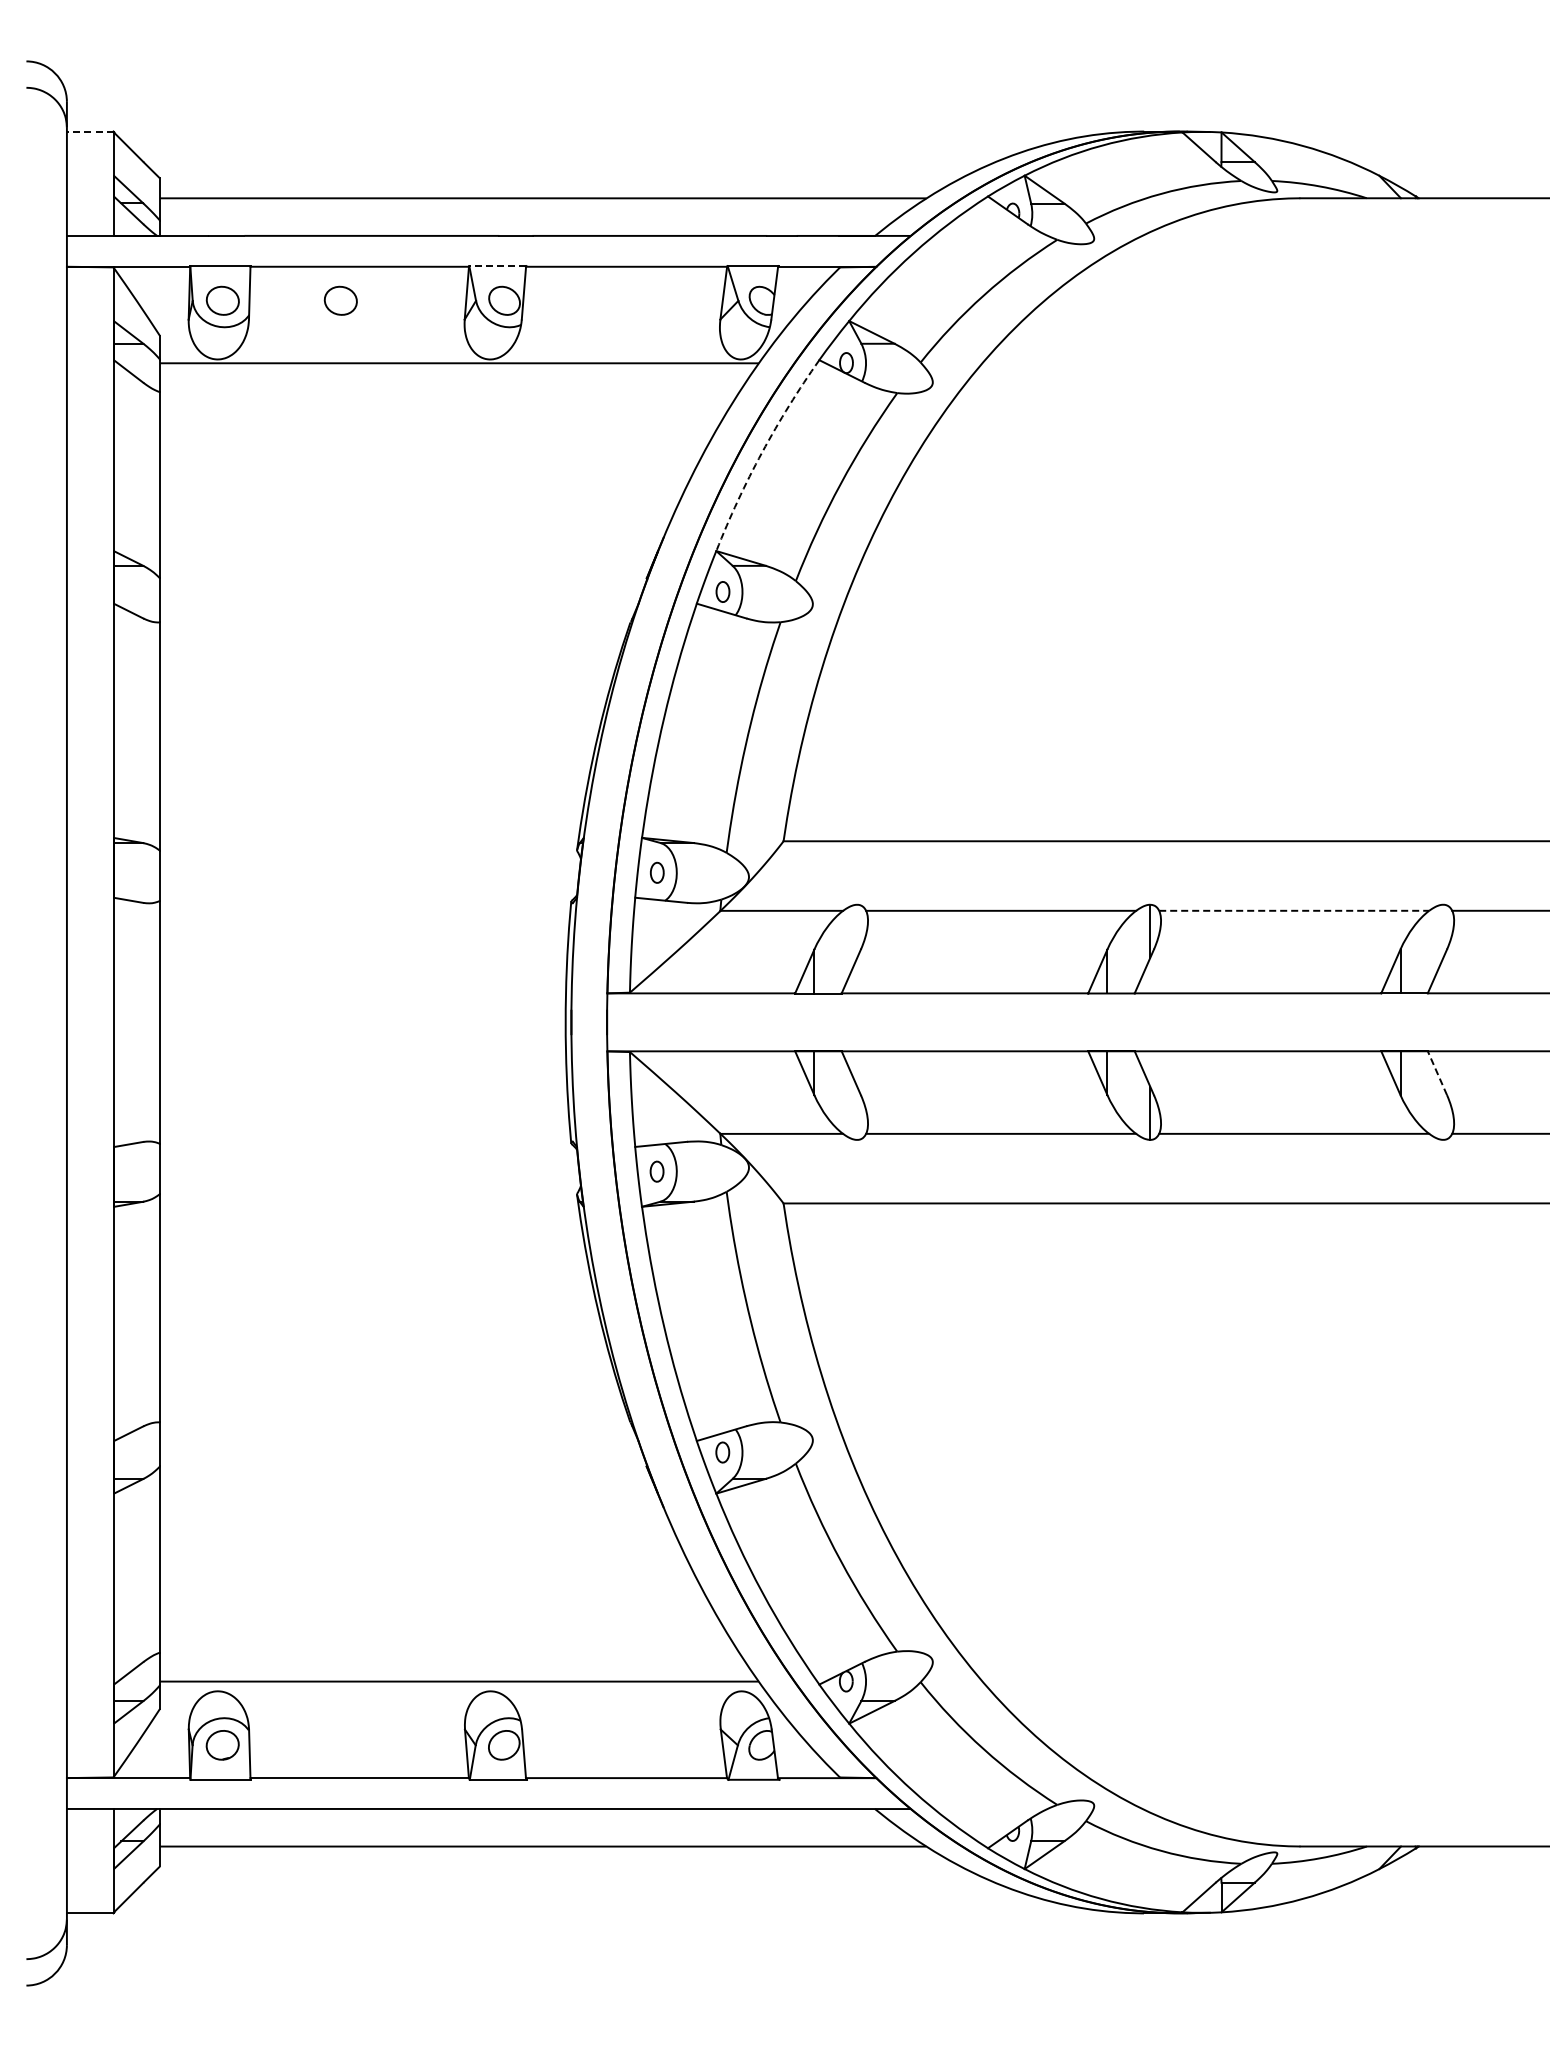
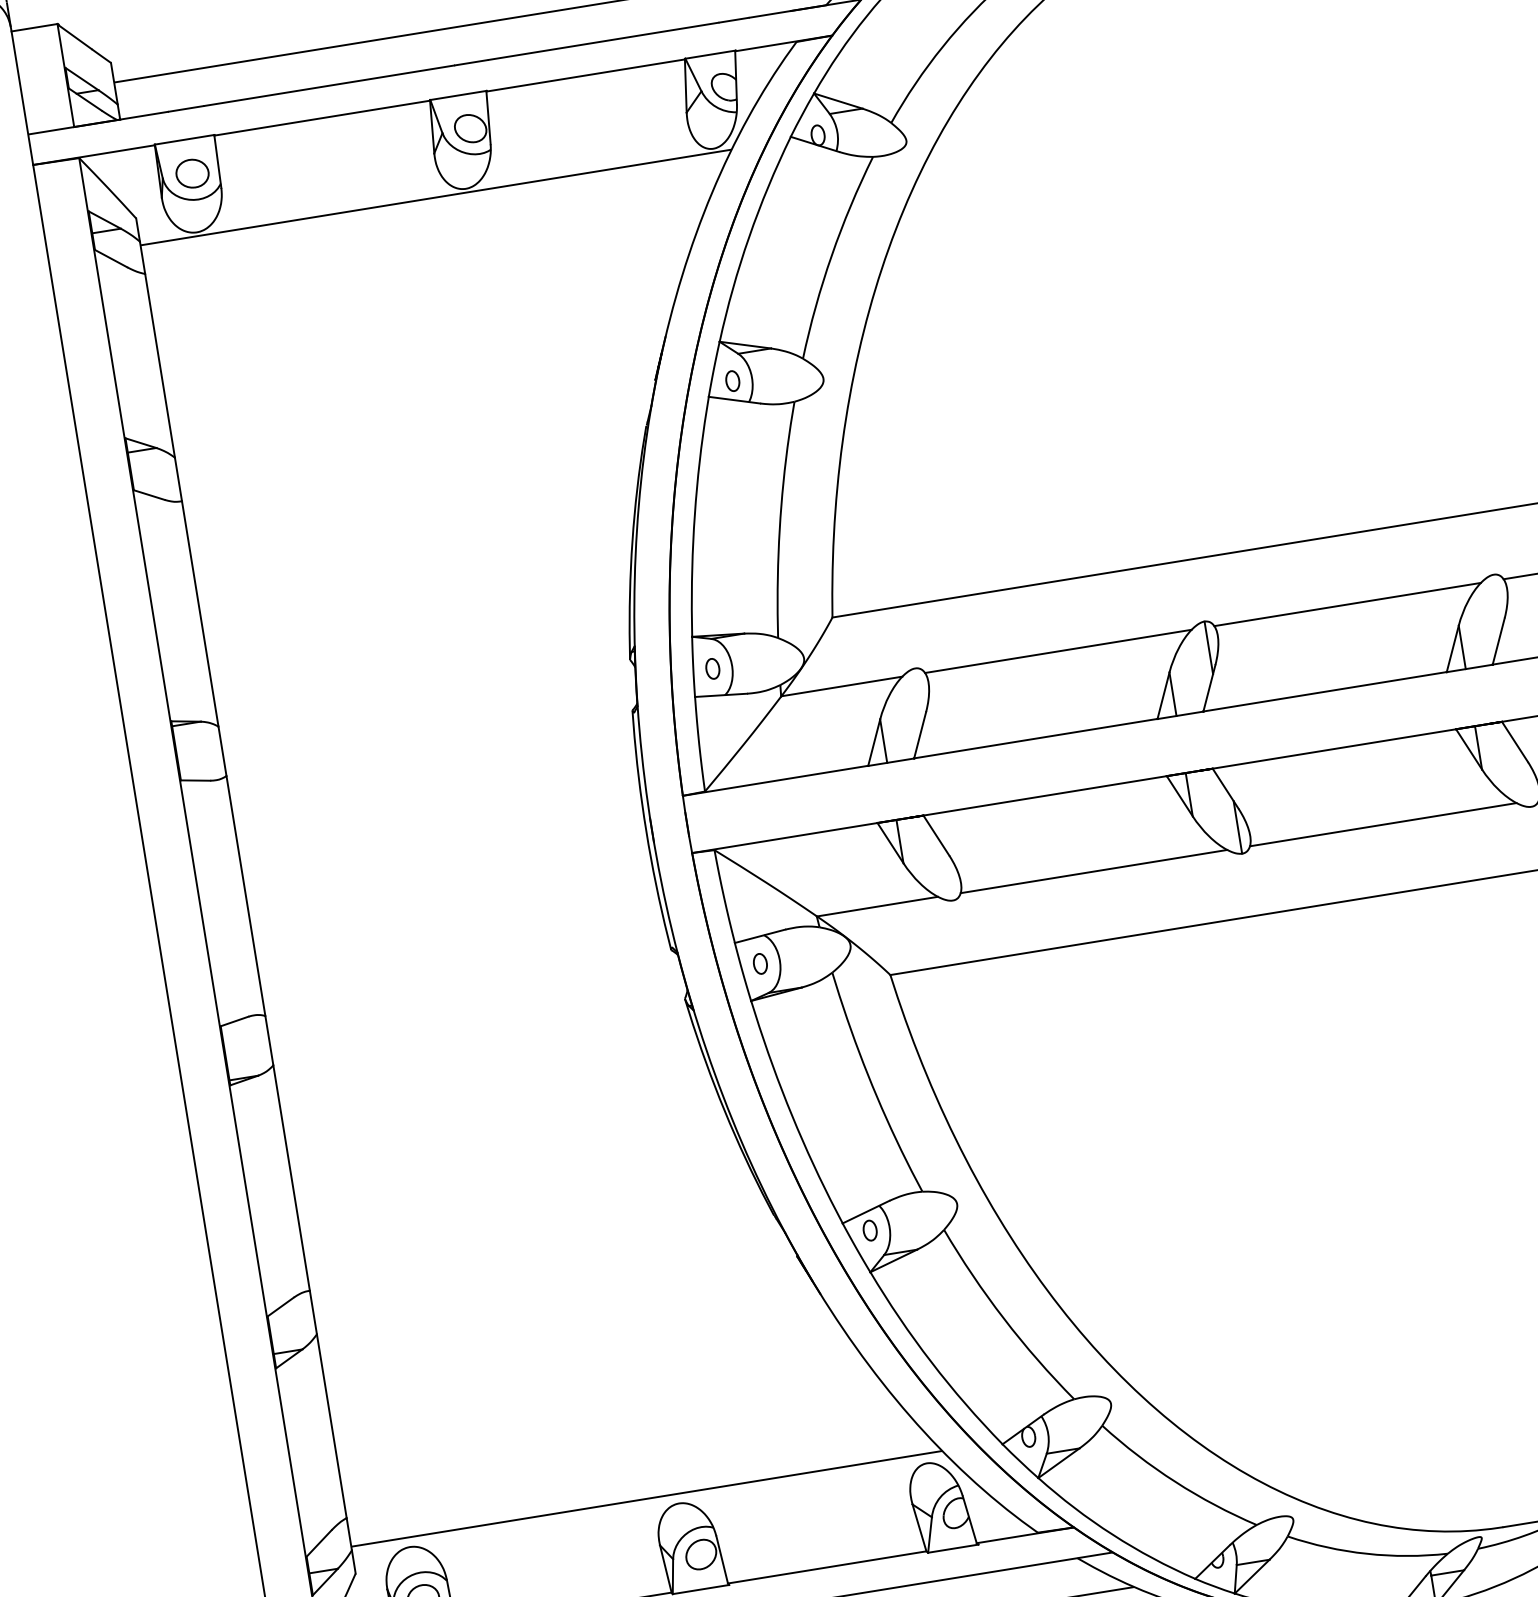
line: (89, 131) -> (33, 27), dashed -> solid
line: (497, 266) -> (458, 95), dashed -> solid
part: (340, 300) -> (308, 154), removed
arc: (762, 452) -> (749, 237), dashed -> solid
line: (1294, 910) -> (1347, 604), dashed -> solid
line: (1437, 1073) -> (1515, 742), dashed -> solid

